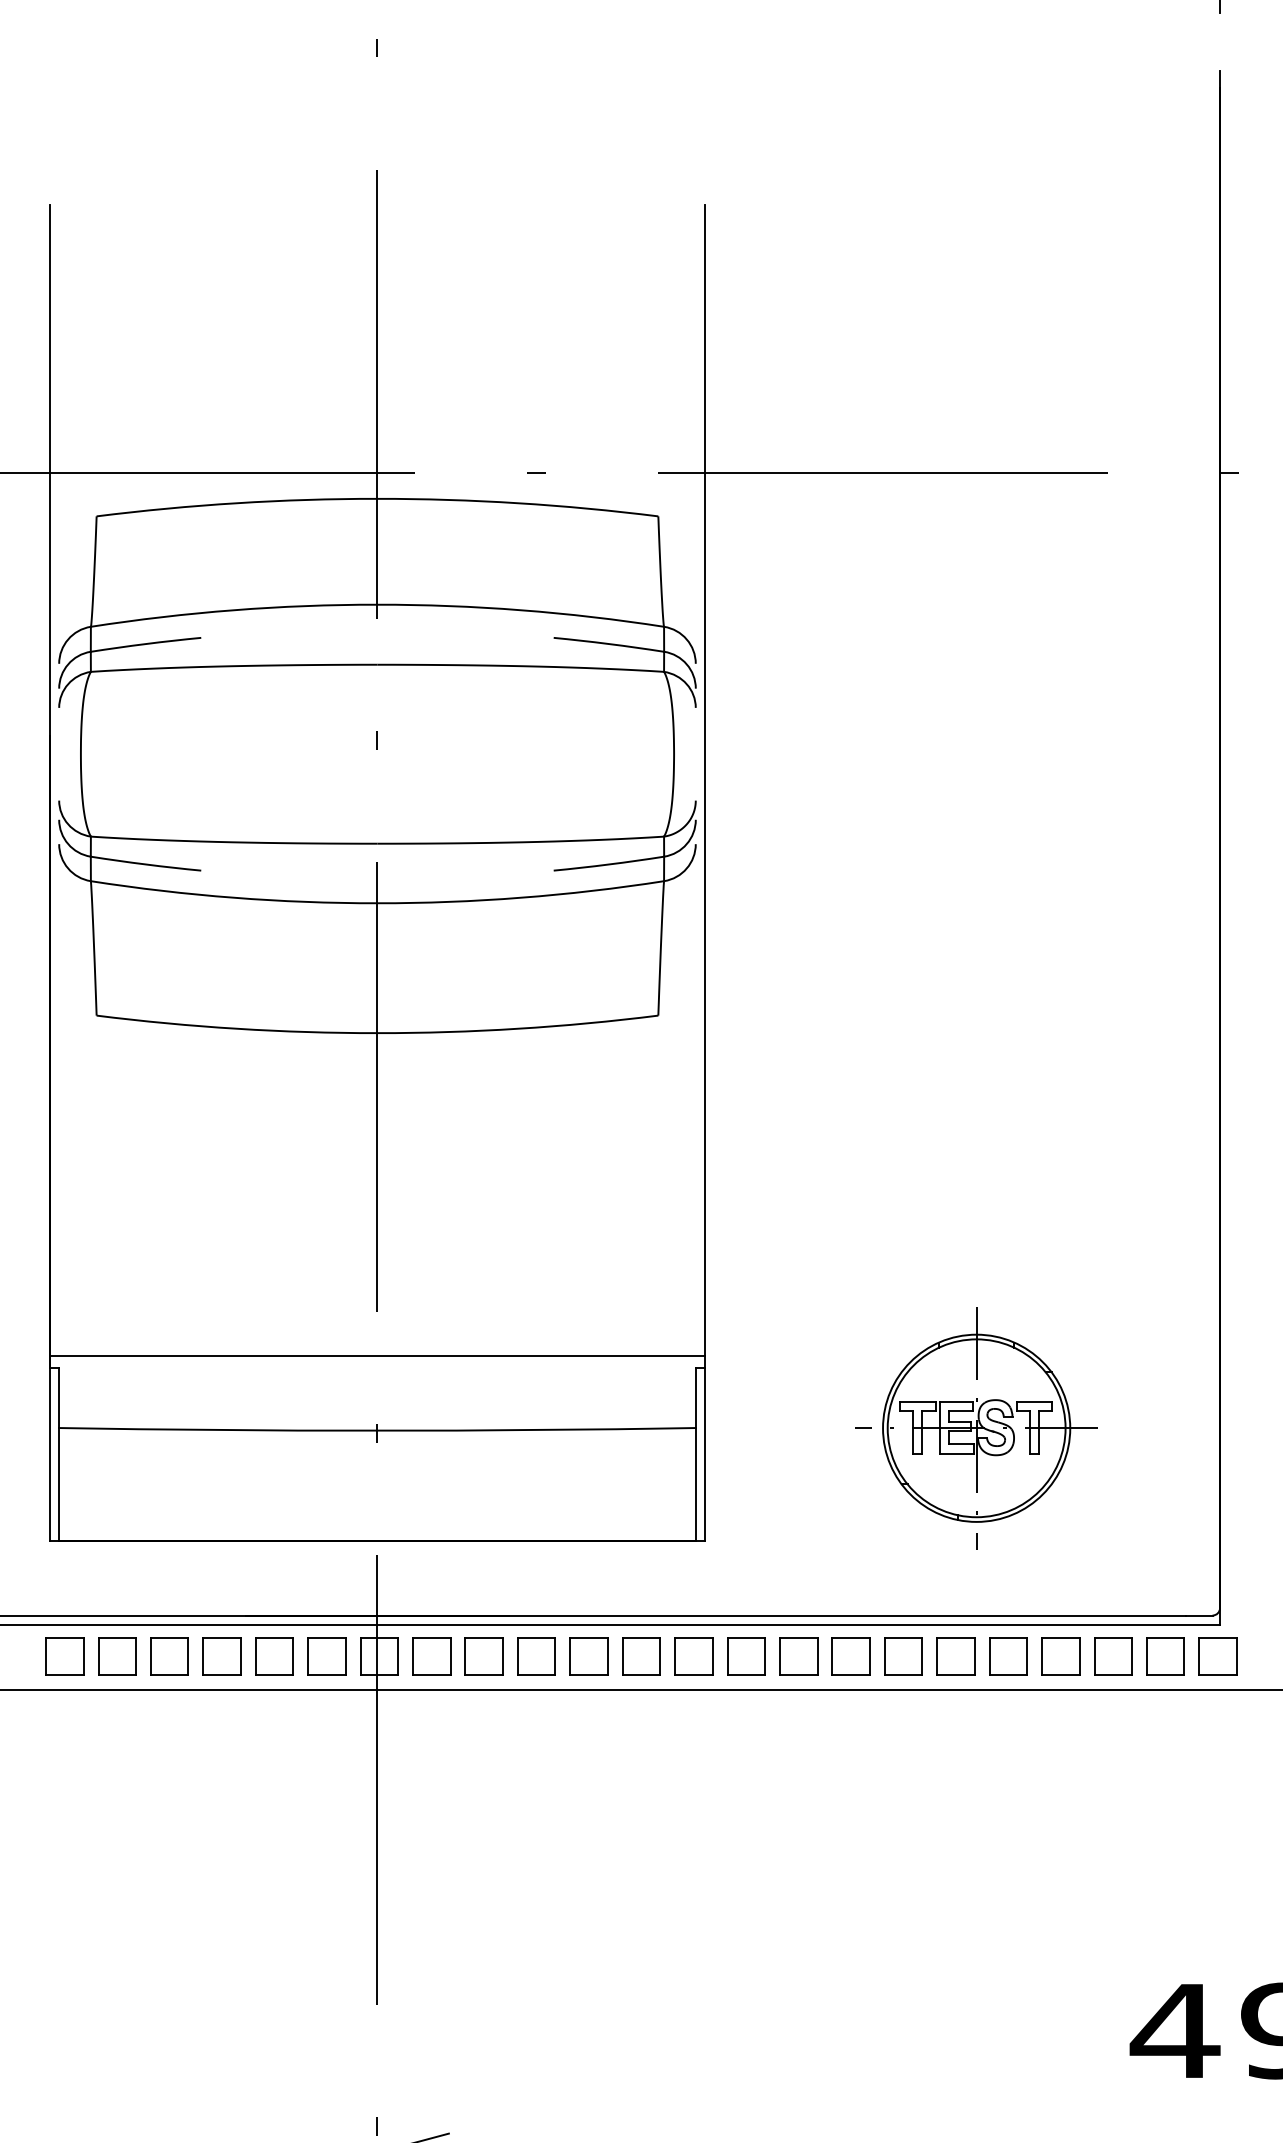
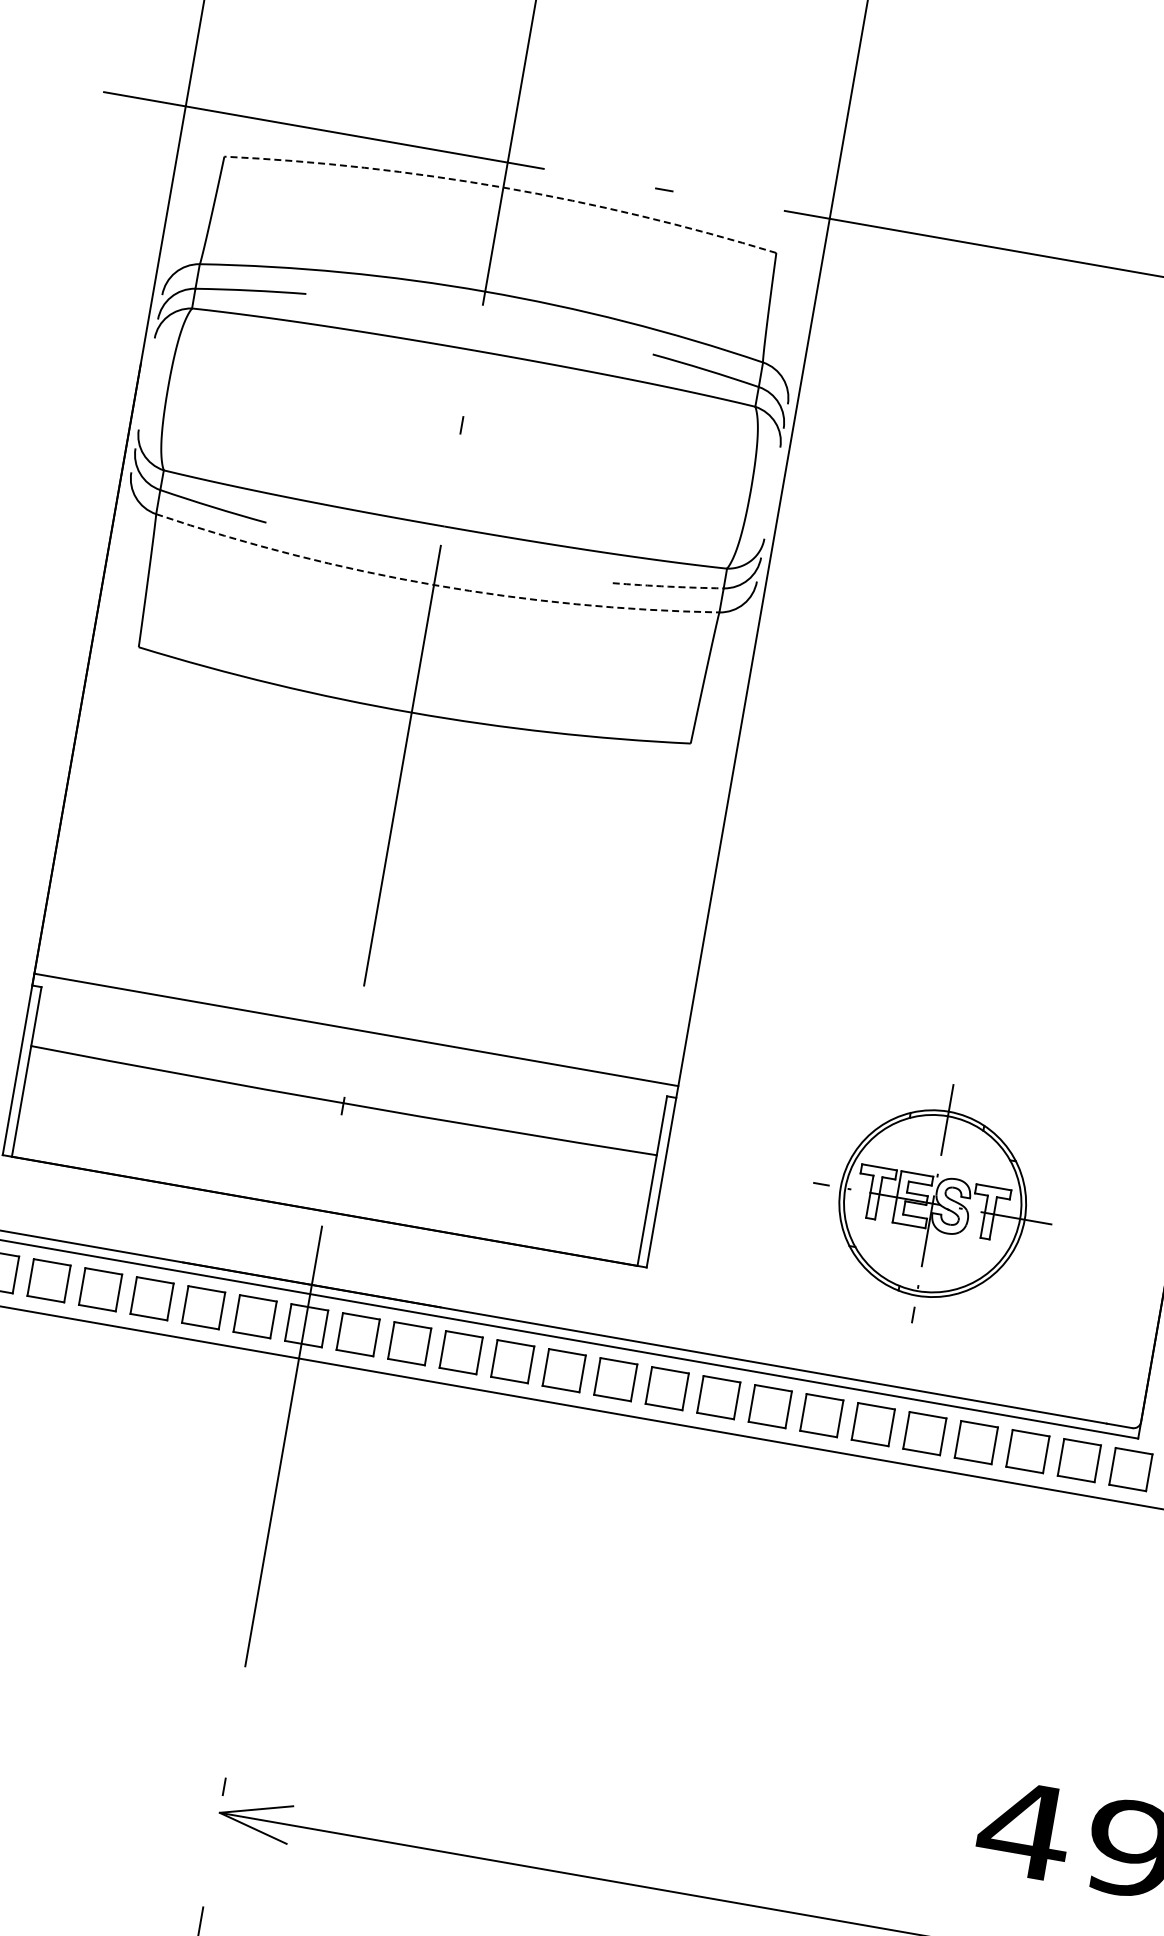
arc: (377, 498) -> (503, 187), solid -> dashed
arc: (609, 864) -> (668, 586), solid -> dashed
arc: (377, 903) -> (434, 585), solid -> dashed

